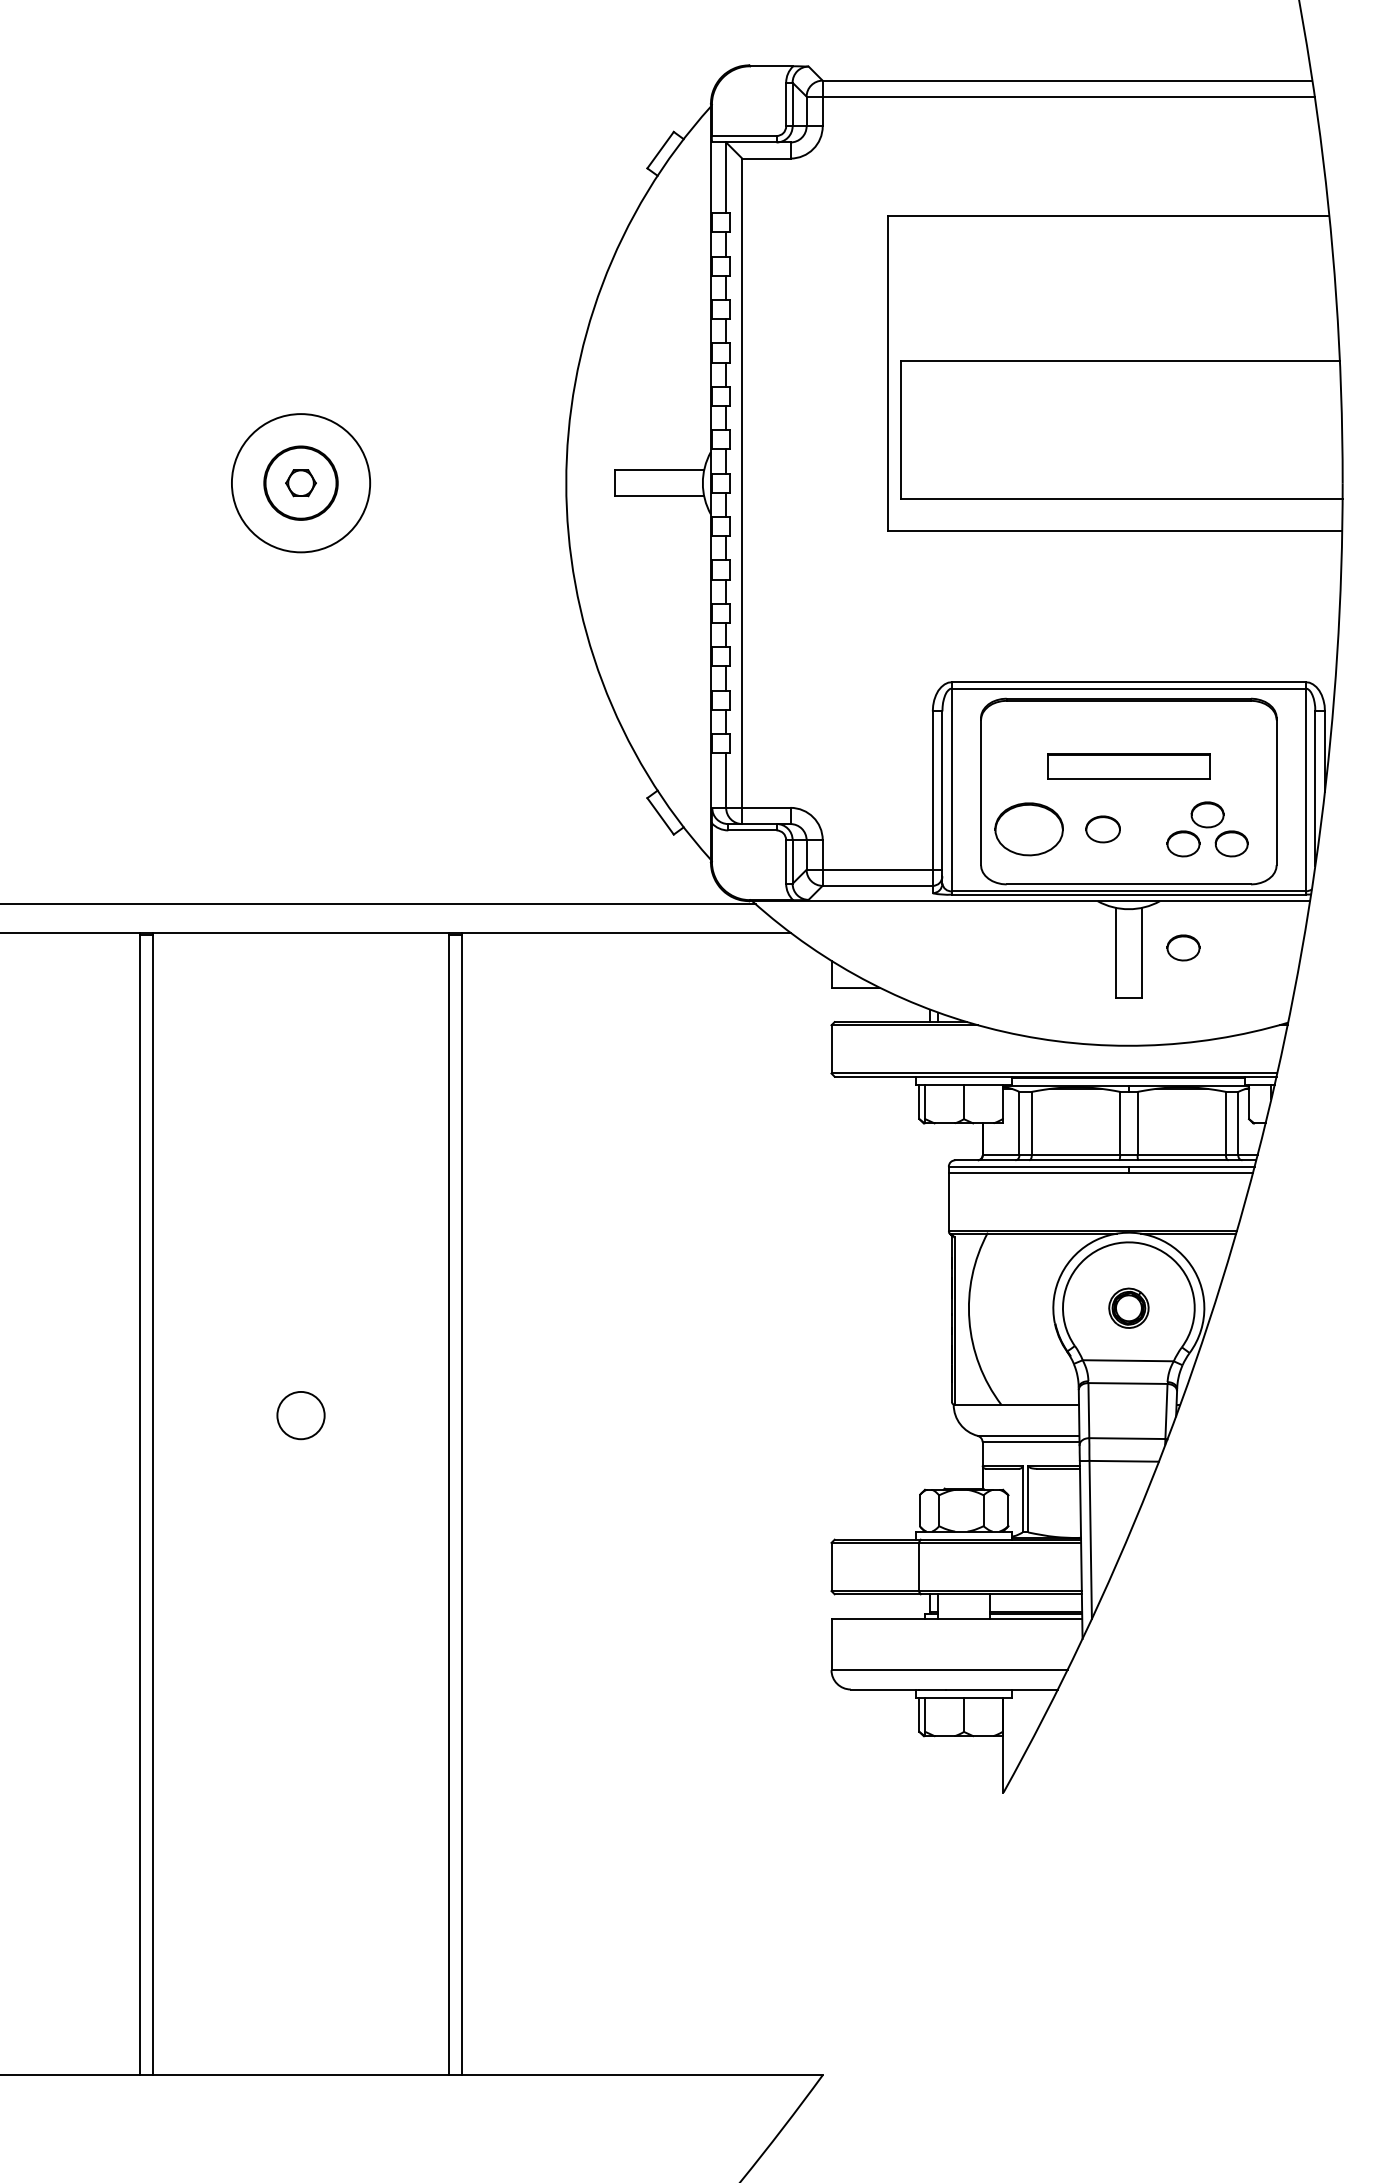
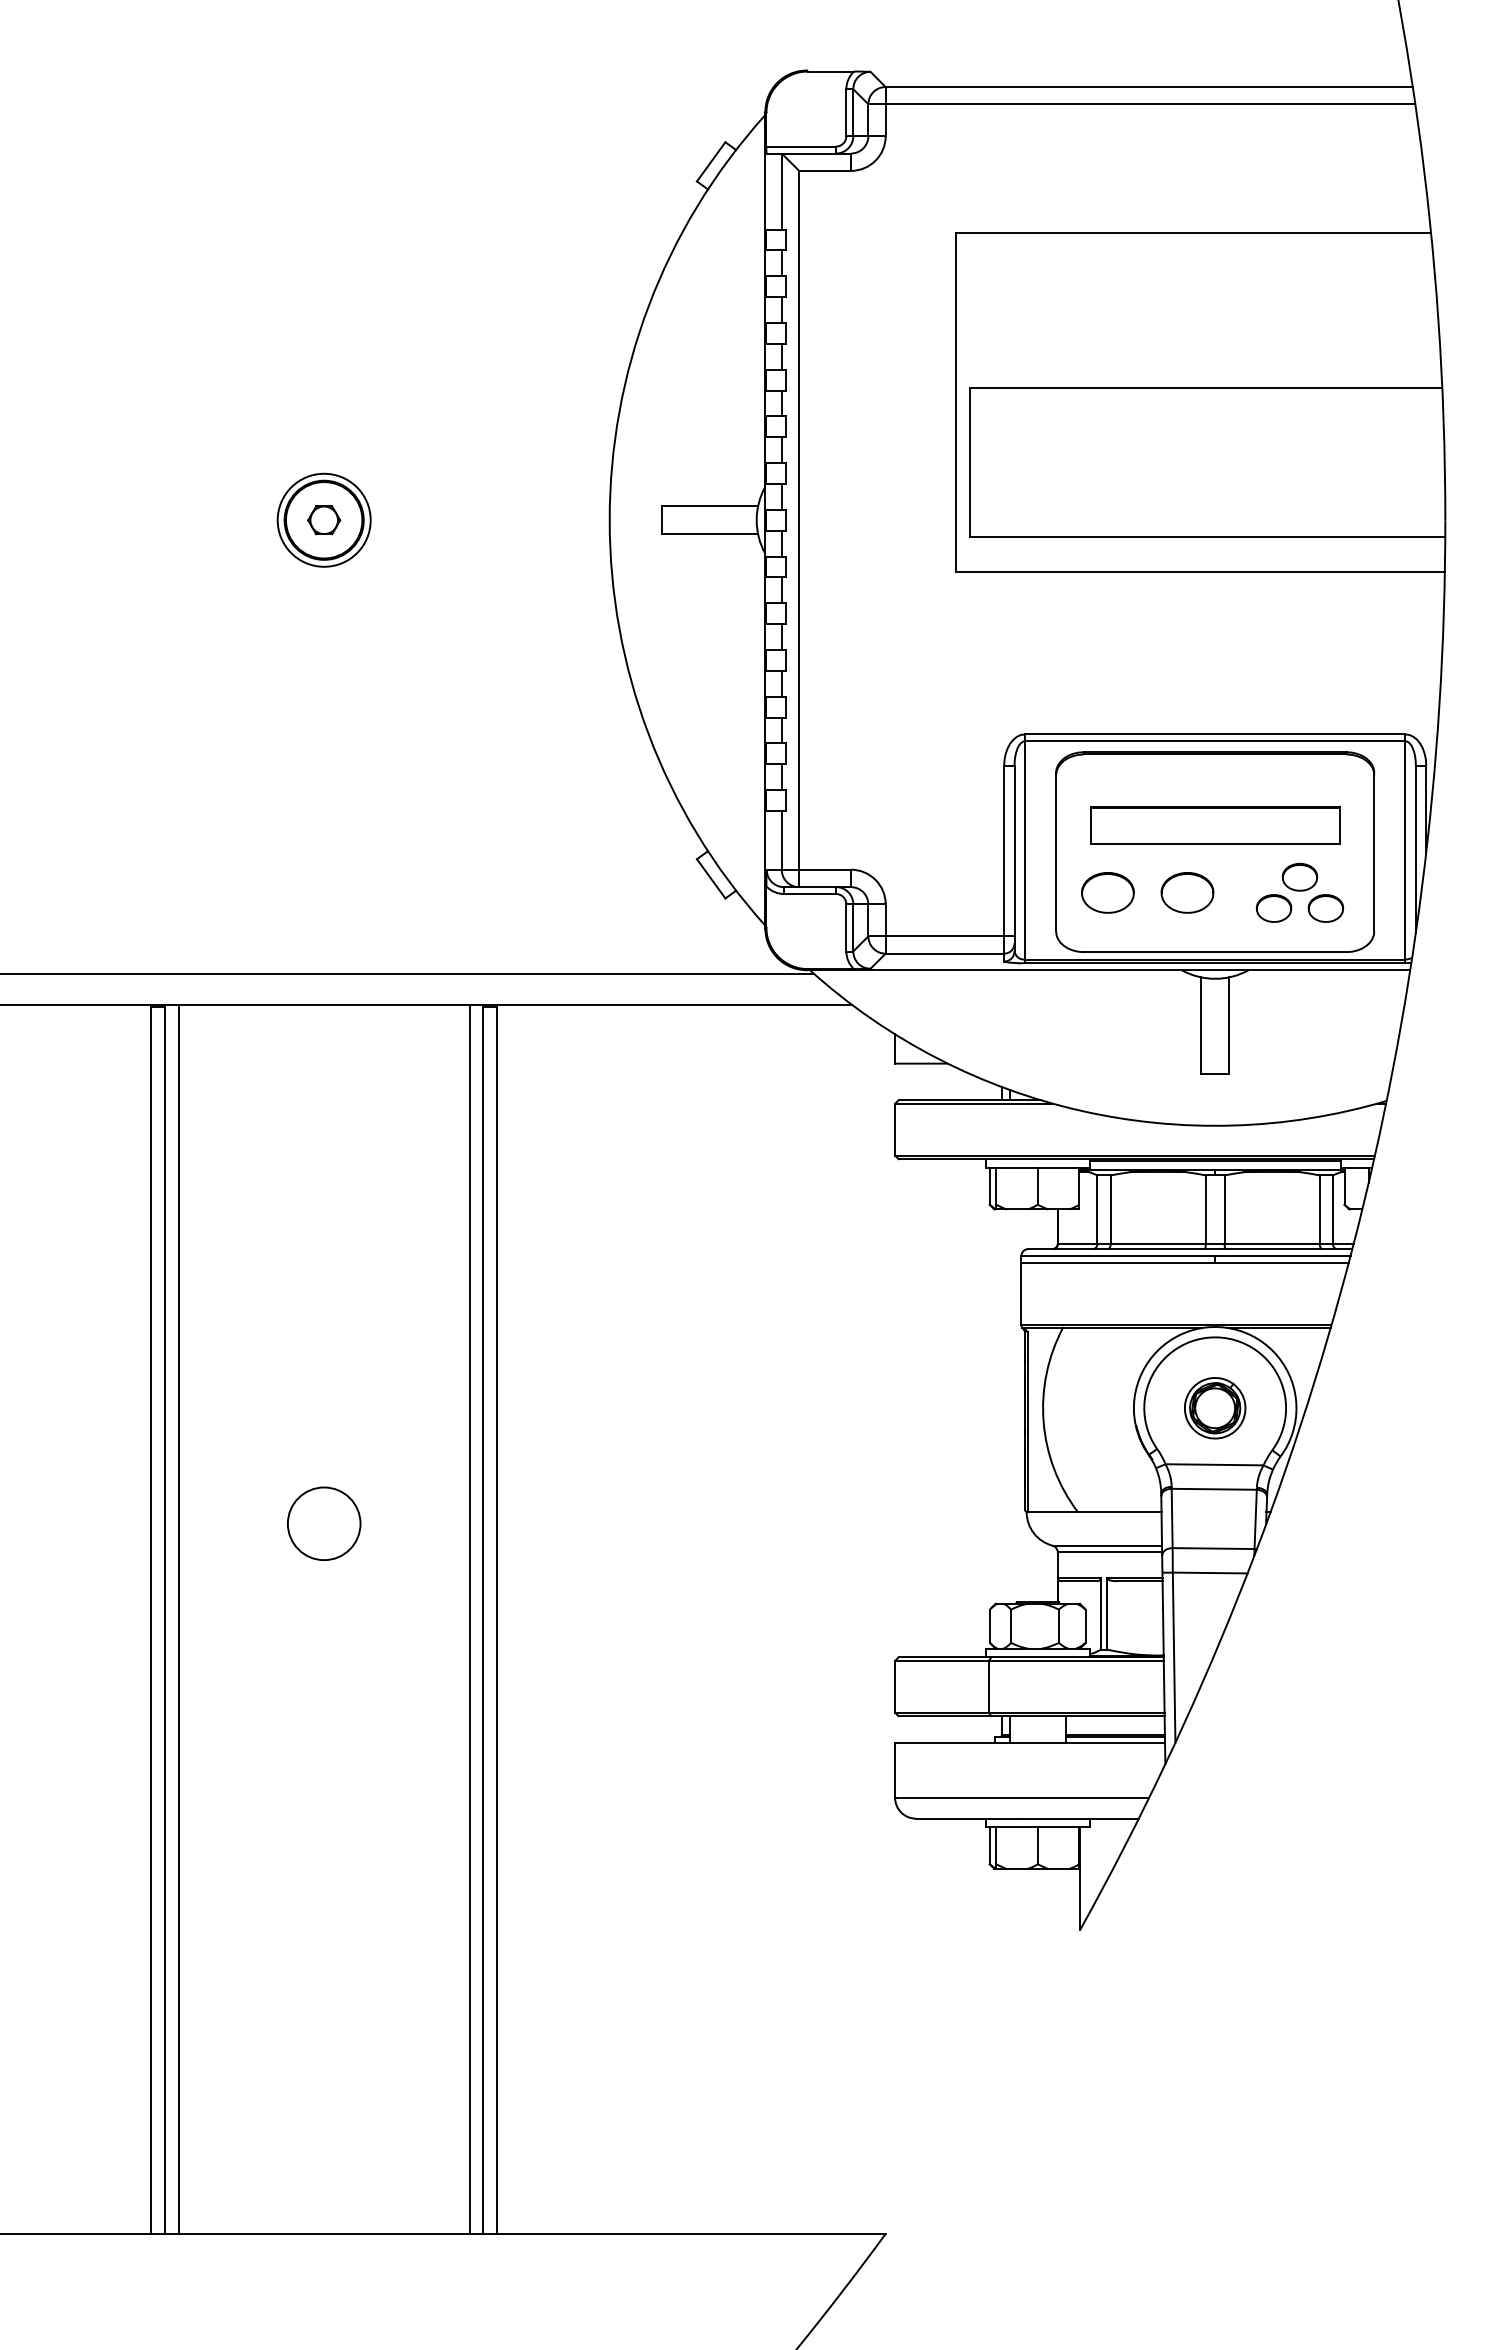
circle: (300, 482) -> (323, 519), size x0.62
part: (1129, 766) -> (1215, 825), size x1.43
part: (1028, 829) -> (1107, 892), size x0.71
part: (1103, 829) -> (1187, 892), size x1.43
part: (1183, 947) -> (1273, 1020), removed
part: (1129, 1308) -> (1215, 1408), size x1.43
circle: (300, 1415) -> (323, 1523), size x1.43
line: (165, 1503) -> (178, 1618), added
line: (436, 1503) -> (469, 1618), added

